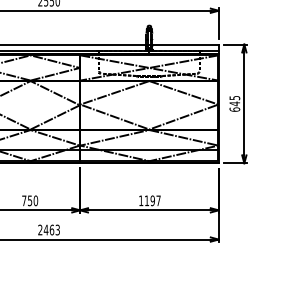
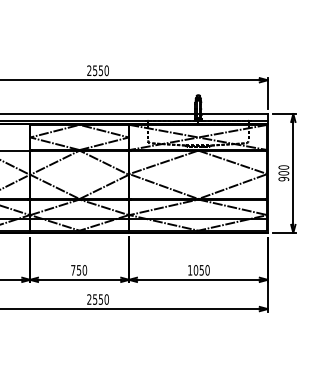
text: (234, 104) -> (283, 173), 645 -> 900
text: (152, 201) -> (201, 270), 1197 -> 1050
text: (51, 230) -> (100, 299), 2463 -> 2550

